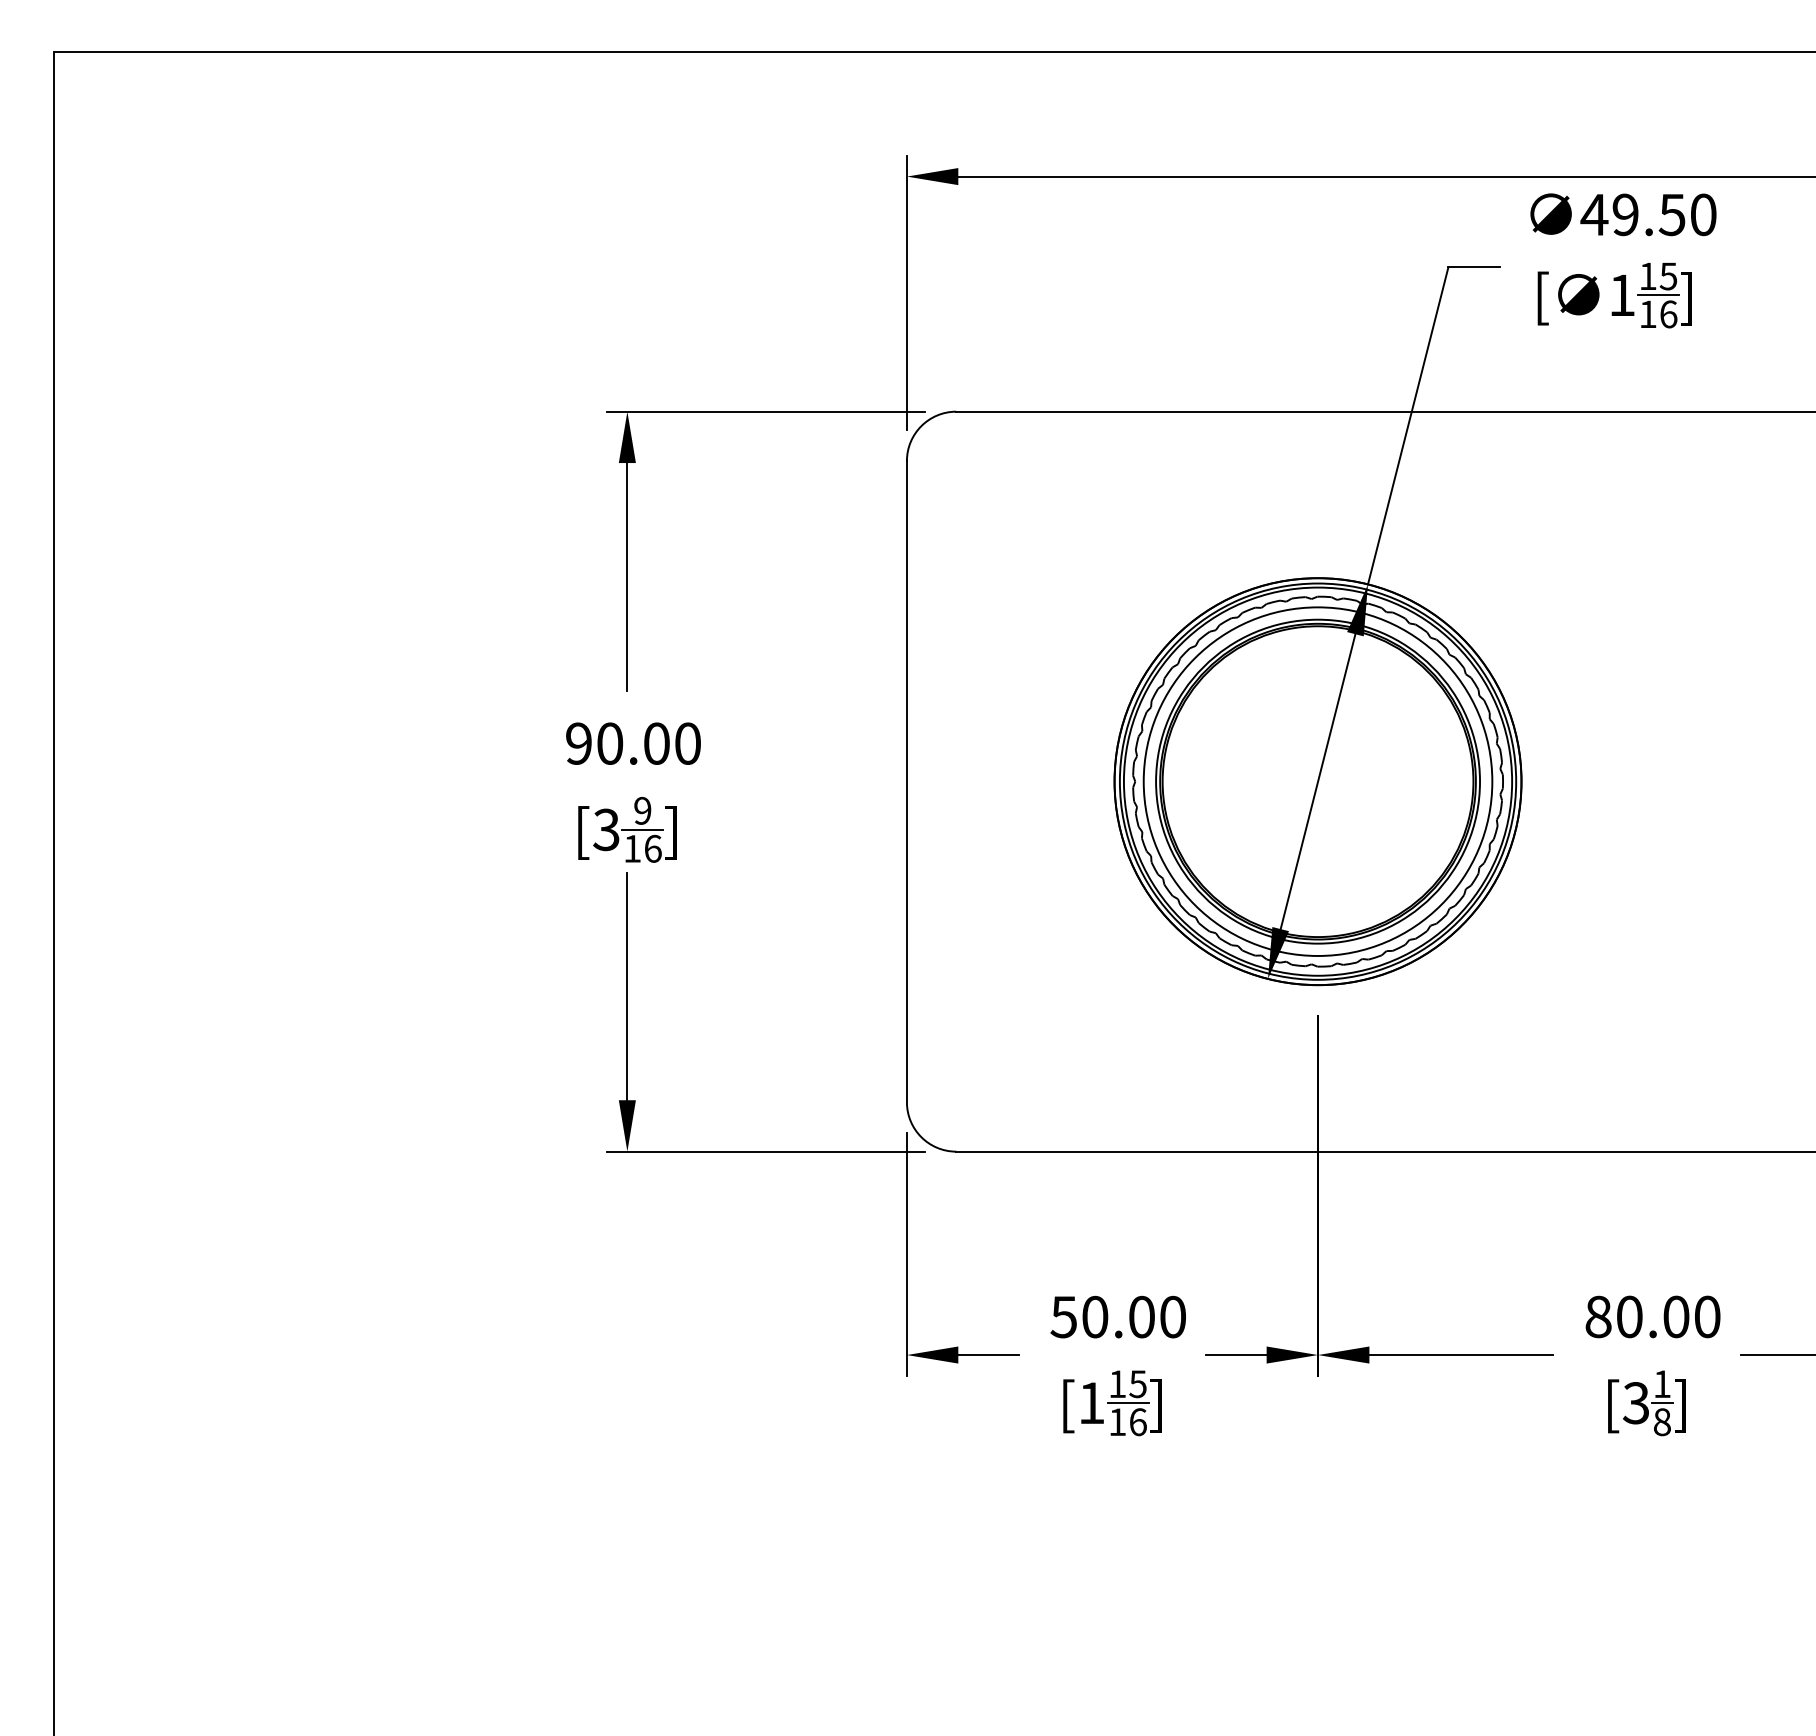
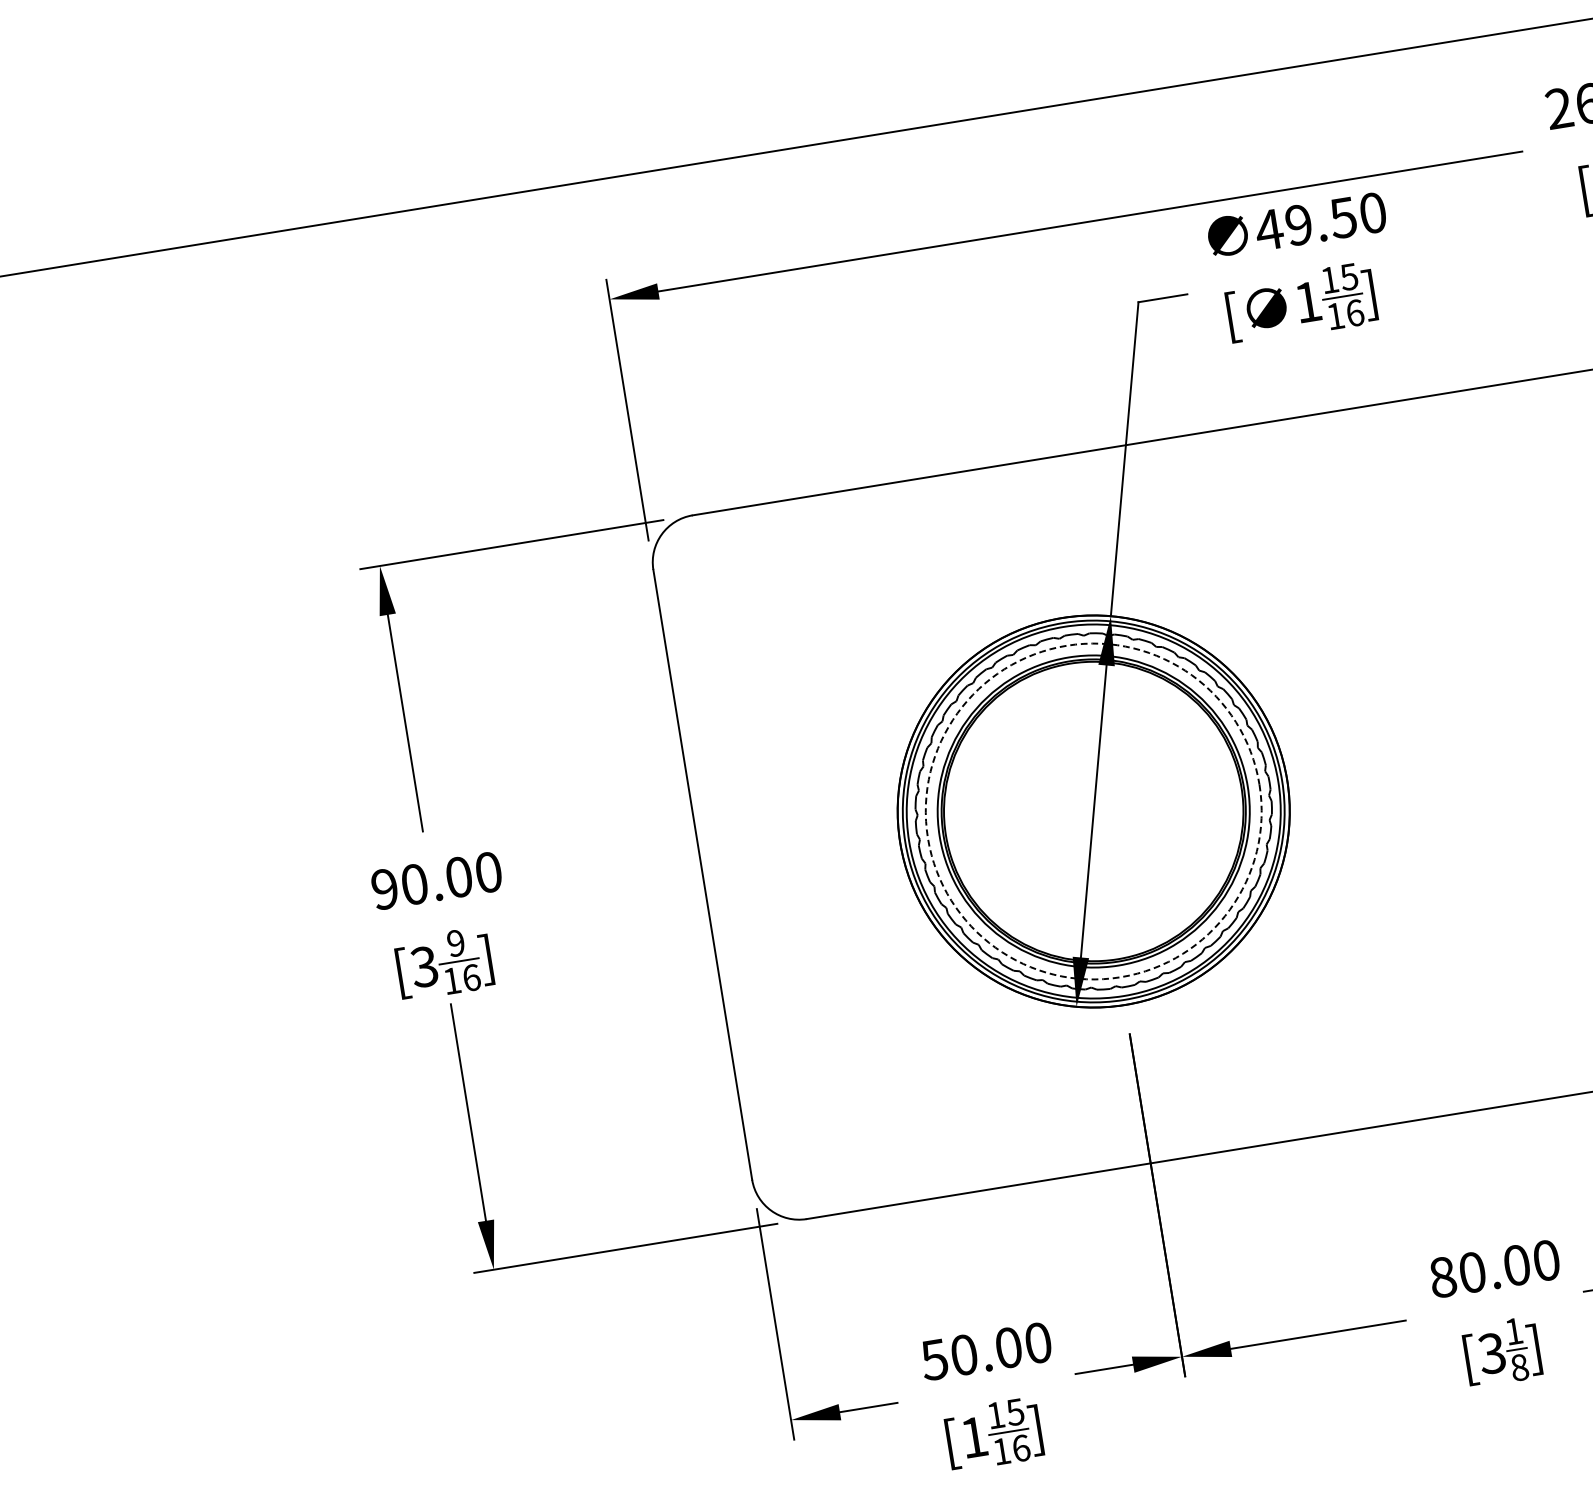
circle: (1317, 781) -> (1093, 811), solid -> dashed

